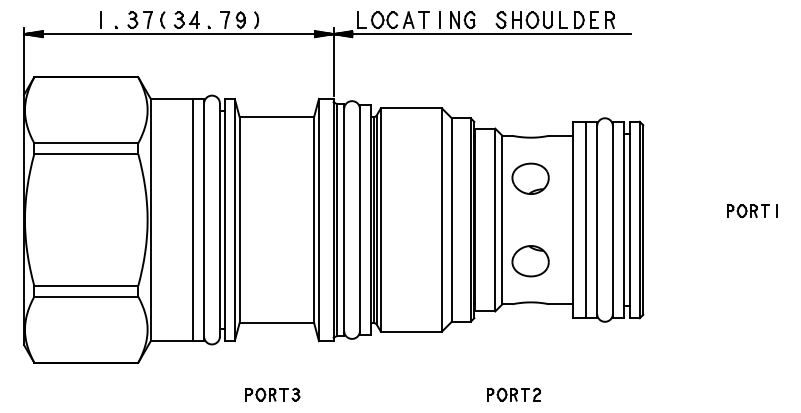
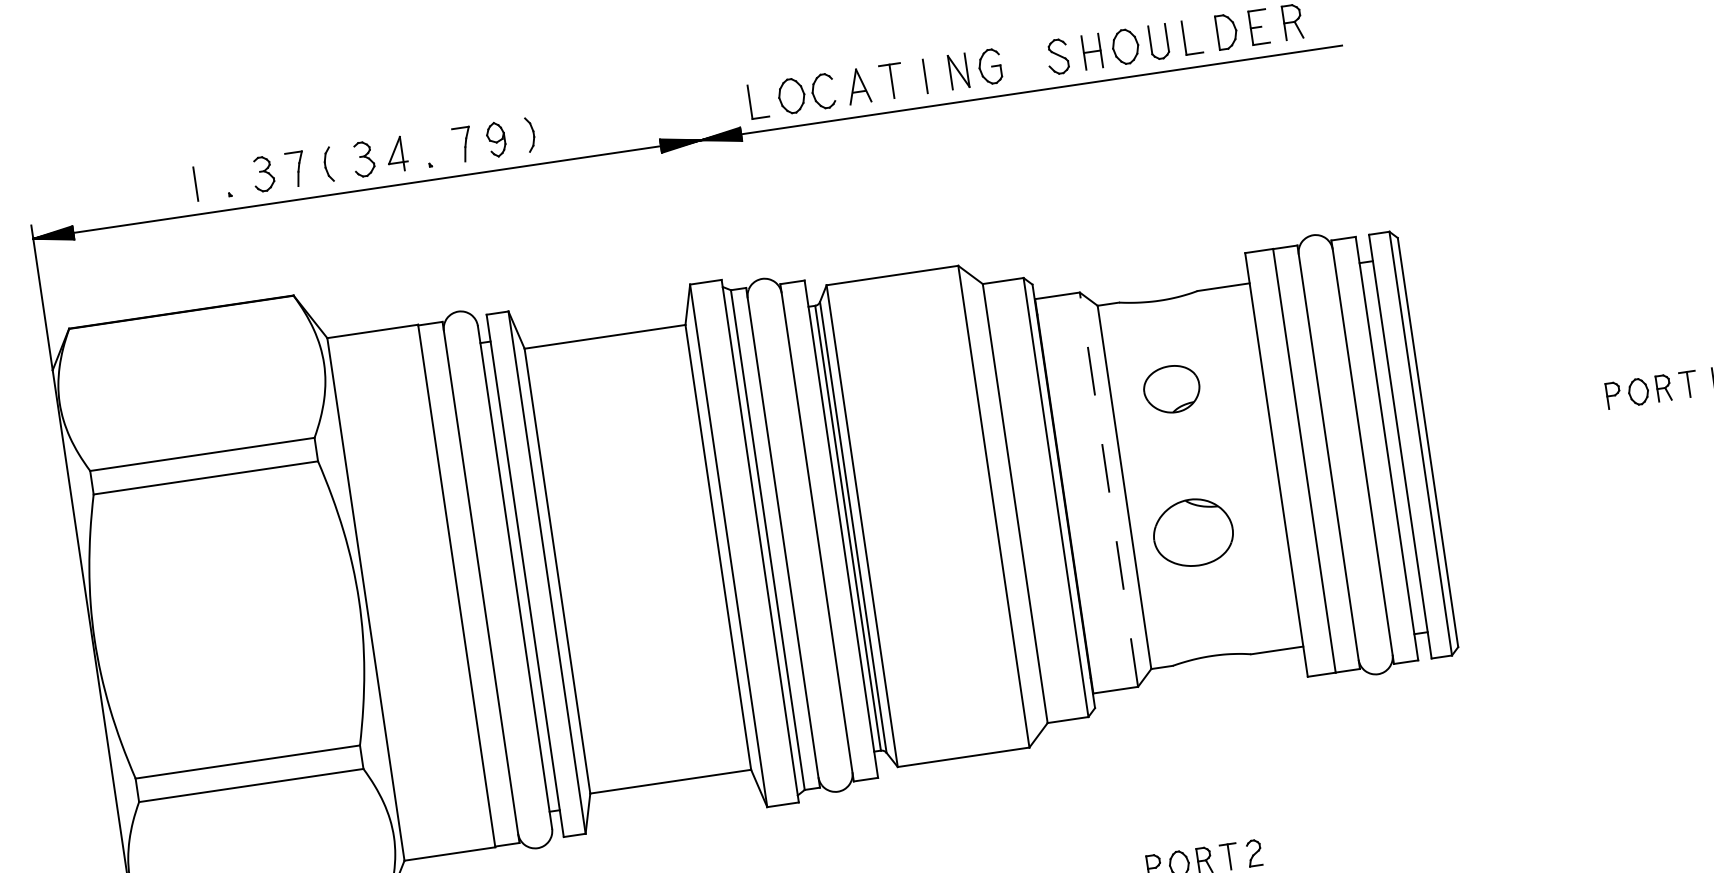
line: (333, 61) -> (709, 199), removed
part: (530, 178) -> (1171, 388), size x0.7
line: (495, 219) -> (1109, 488), solid -> dashed
part: (530, 261) -> (1193, 533), moved

